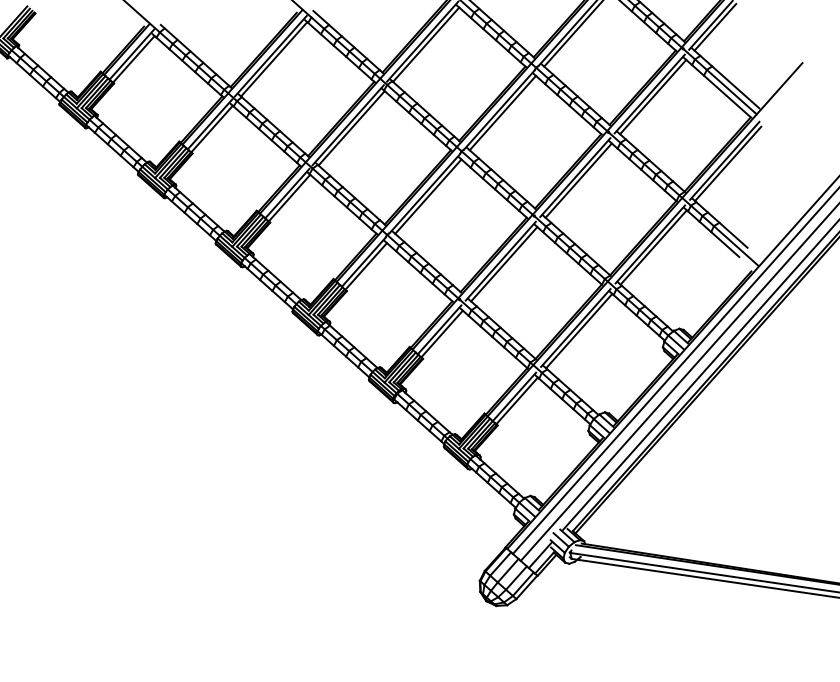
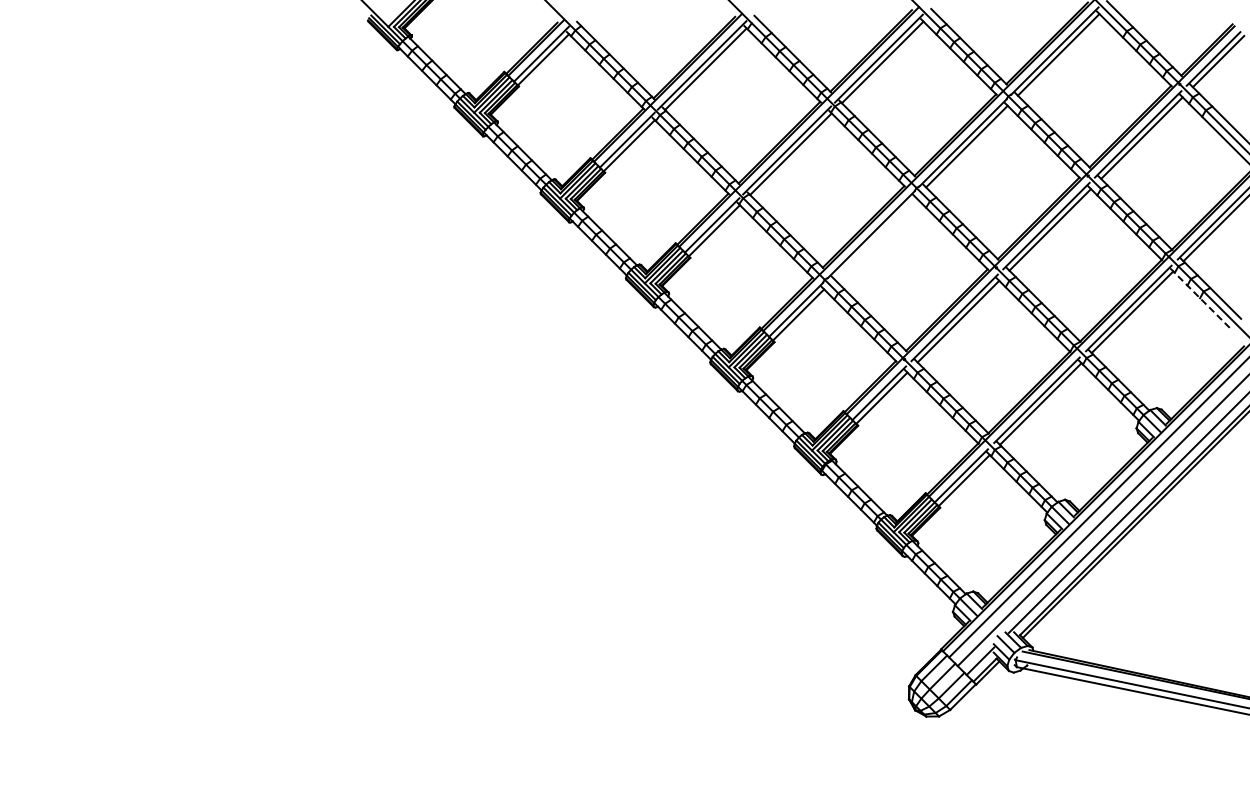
line: (427, 196) -> (874, 238), removed
line: (711, 232) -> (1200, 298), solid -> dashed

